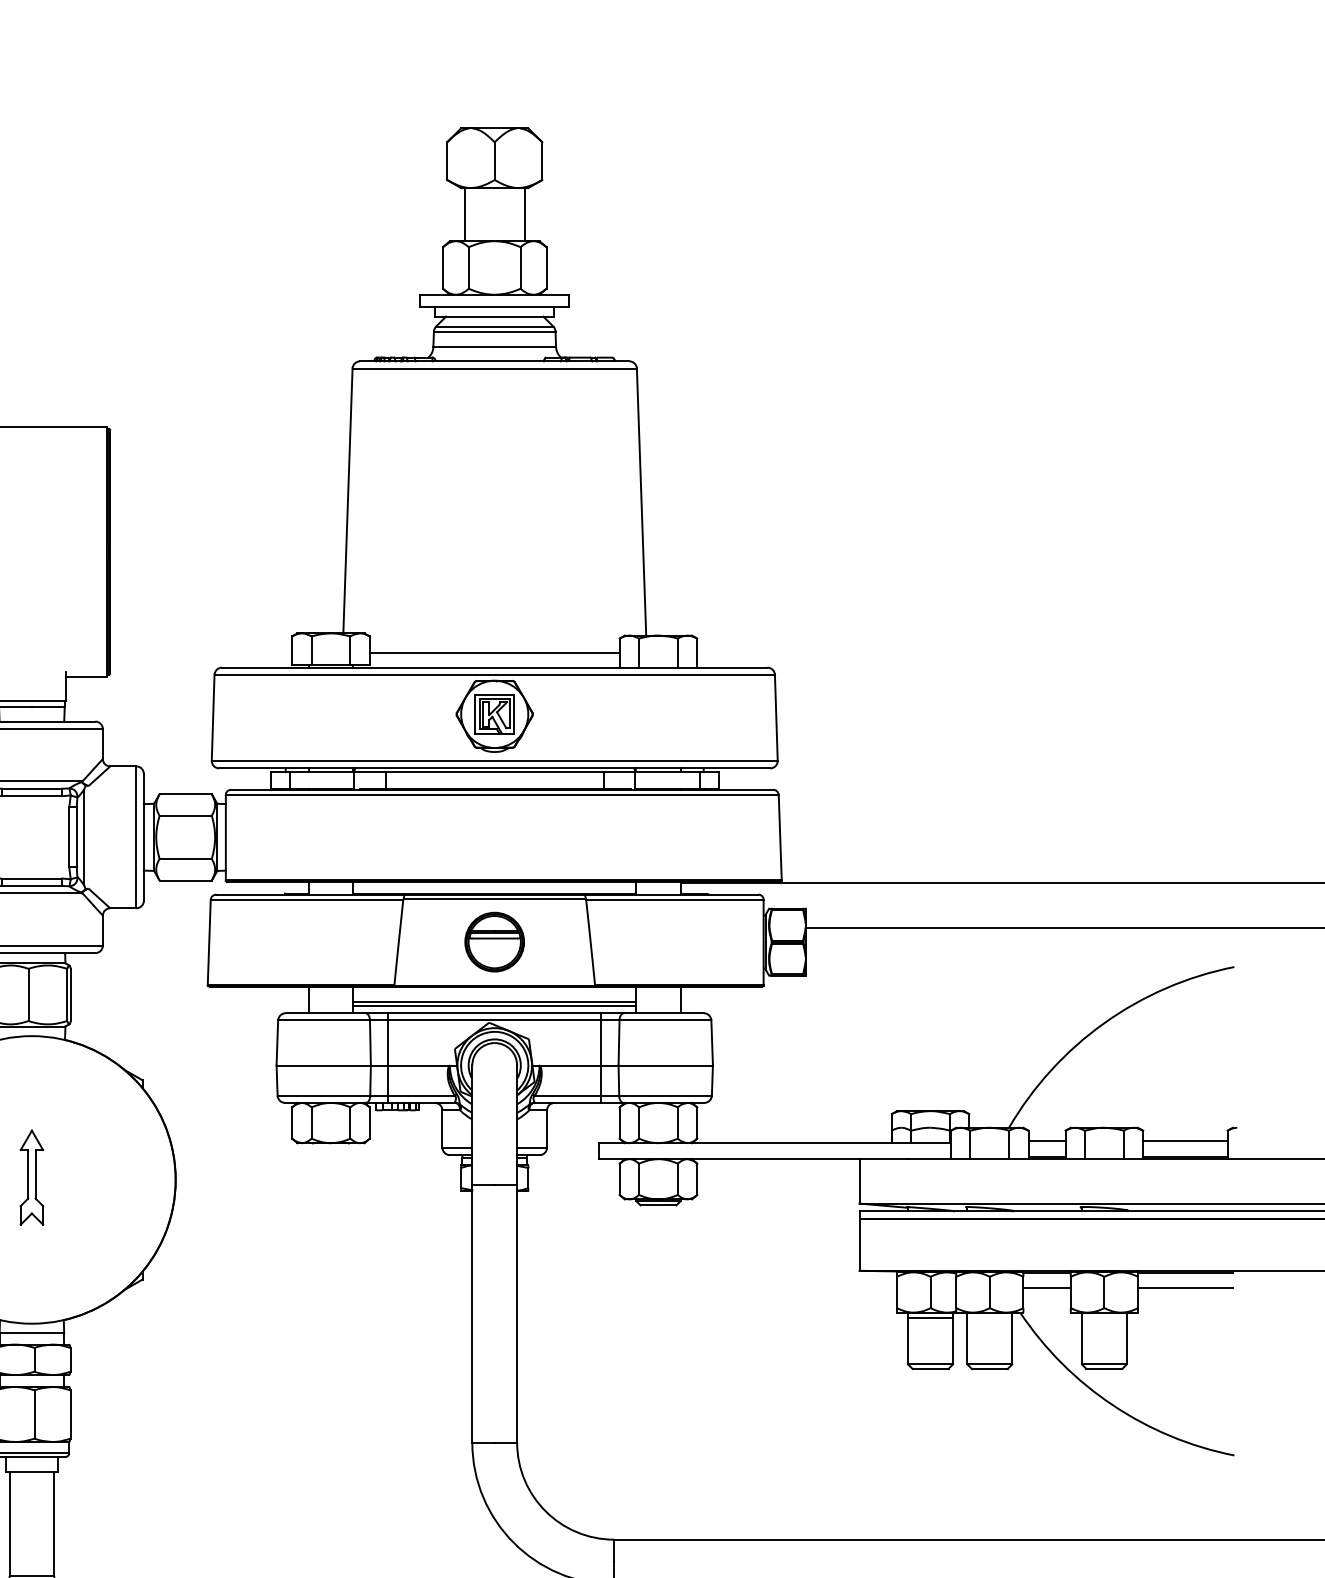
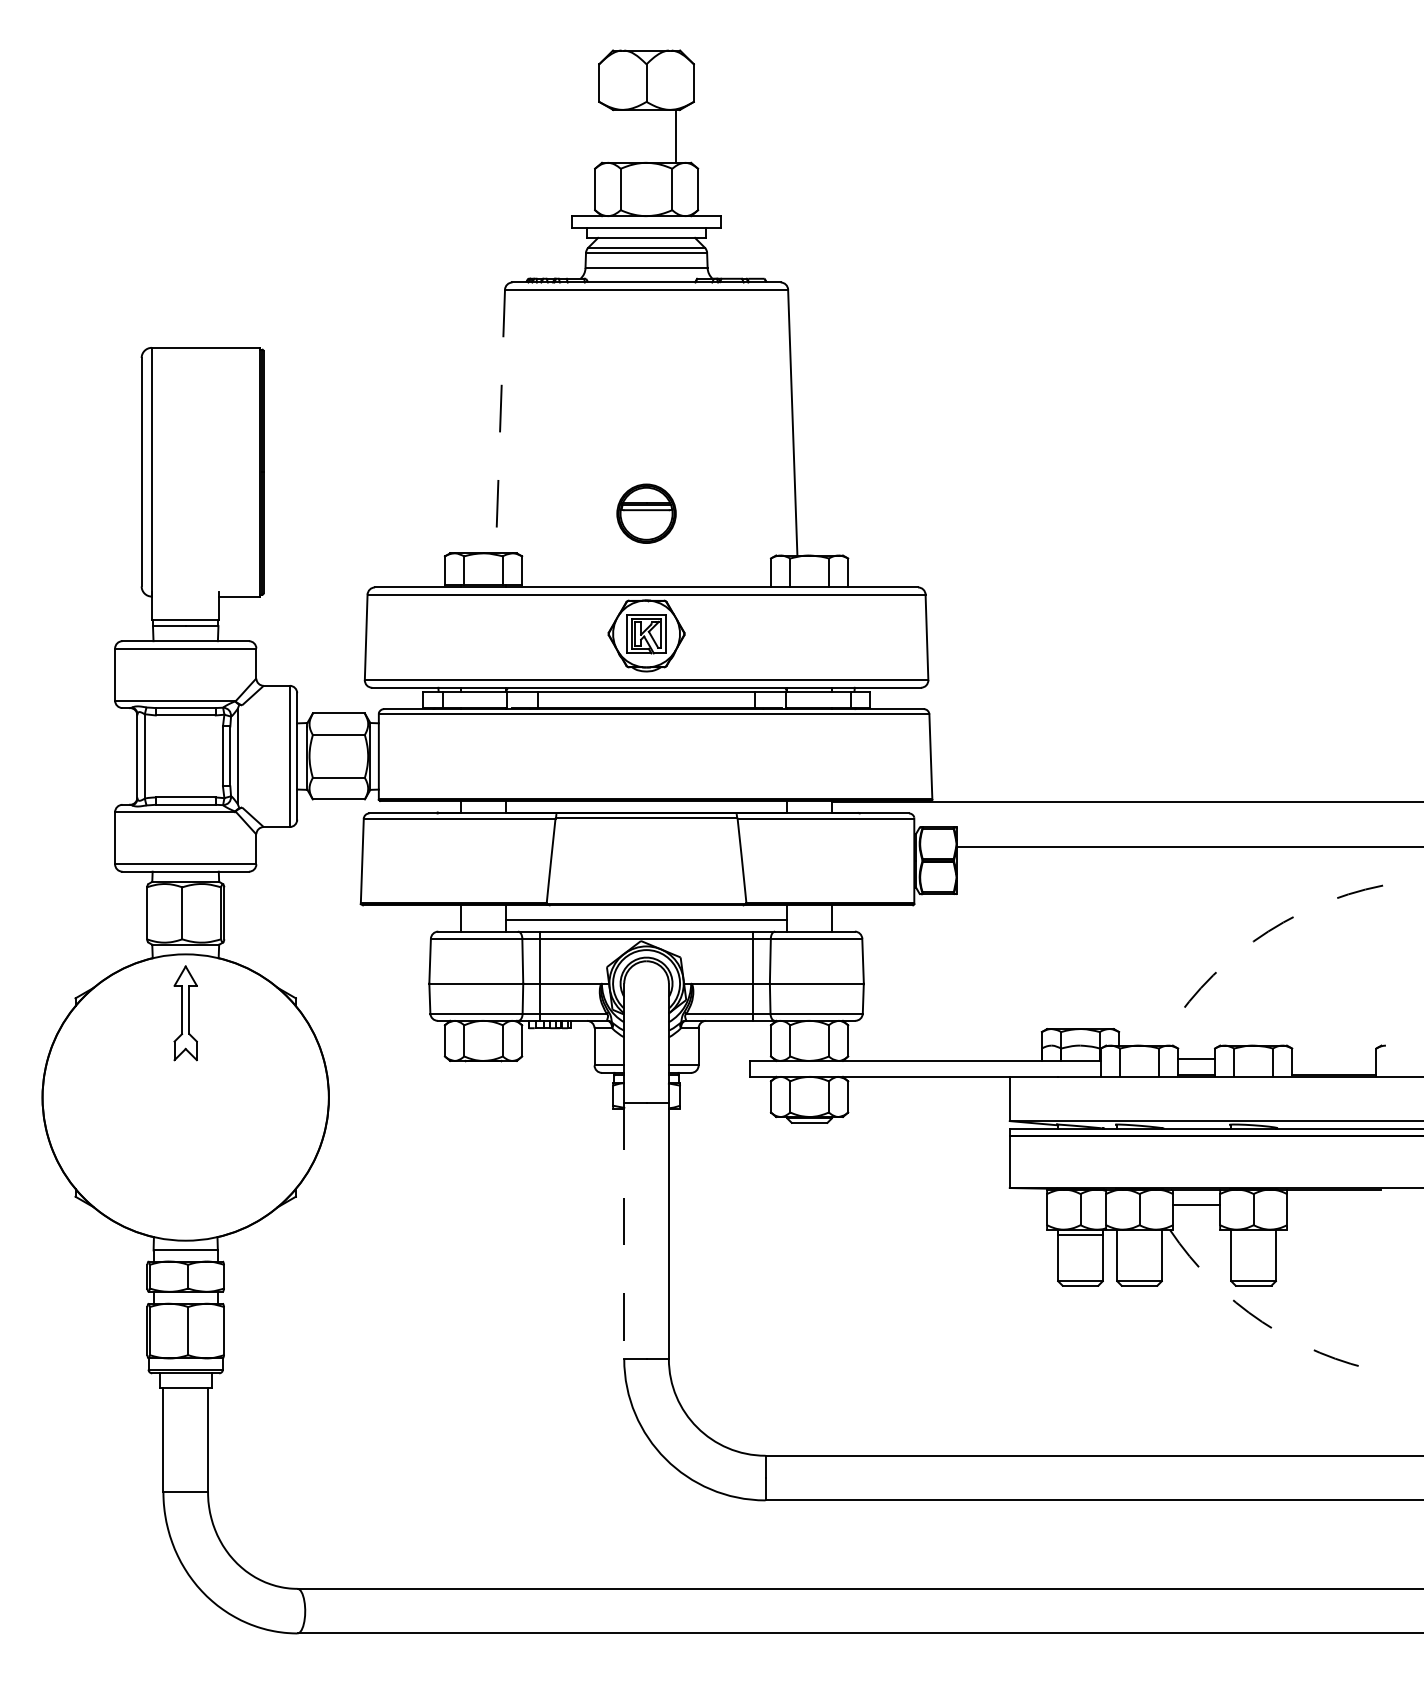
line: (464, 214) -> (616, 136), removed
line: (348, 500) -> (500, 421), solid -> dashed
line: (494, 653) -> (646, 573), removed
part: (494, 941) -> (646, 513), moved
line: (494, 1006) -> (646, 924), removed
arc: (1104, 1023) -> (1253, 941), solid -> dashed
line: (1185, 1140) -> (1334, 1058), removed
part: (31, 1177) -> (185, 1013), moved
line: (1185, 1288) -> (1334, 1205), removed
line: (472, 1314) -> (624, 1231), solid -> dashed
arc: (1113, 1405) -> (1262, 1322), solid -> dashed

